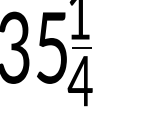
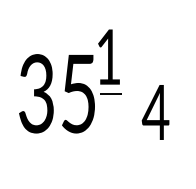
text: (80, 81) -> (155, 112), moved

